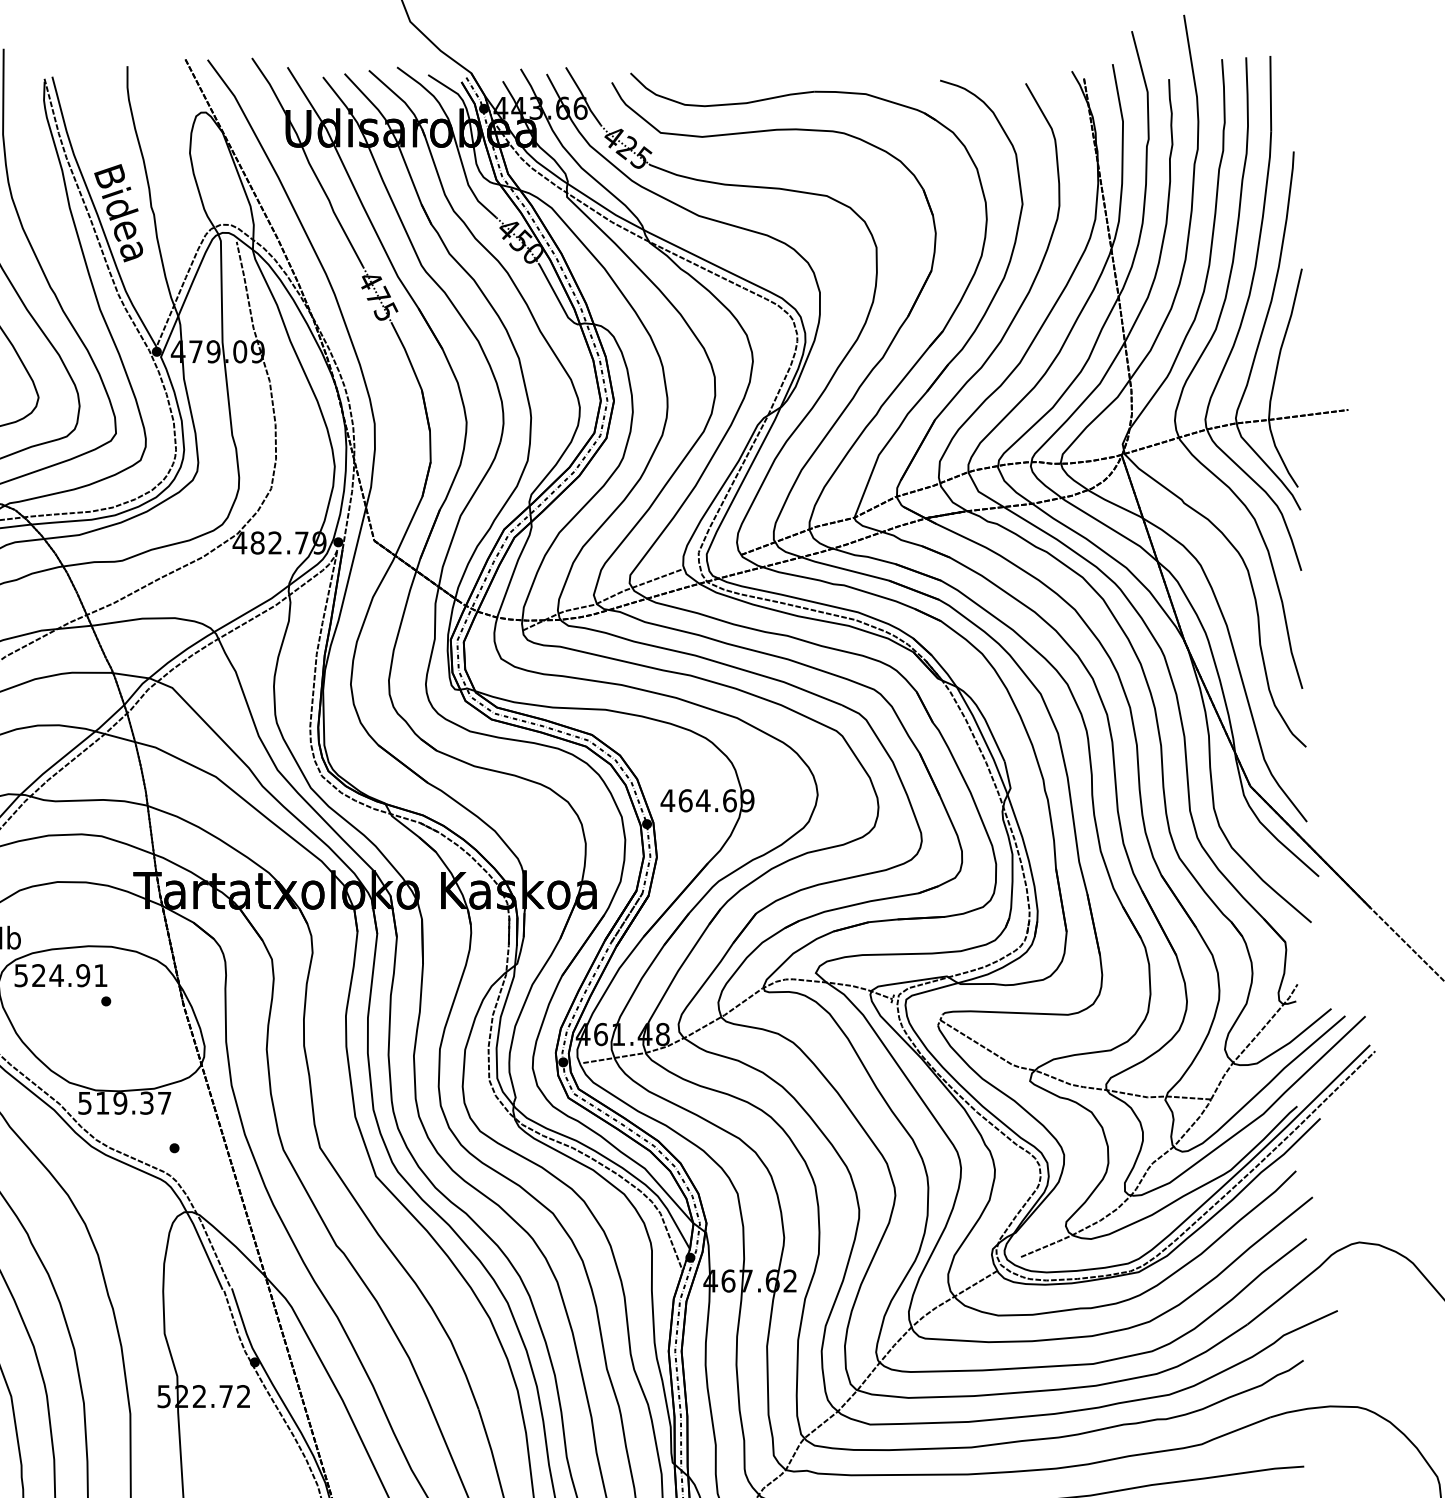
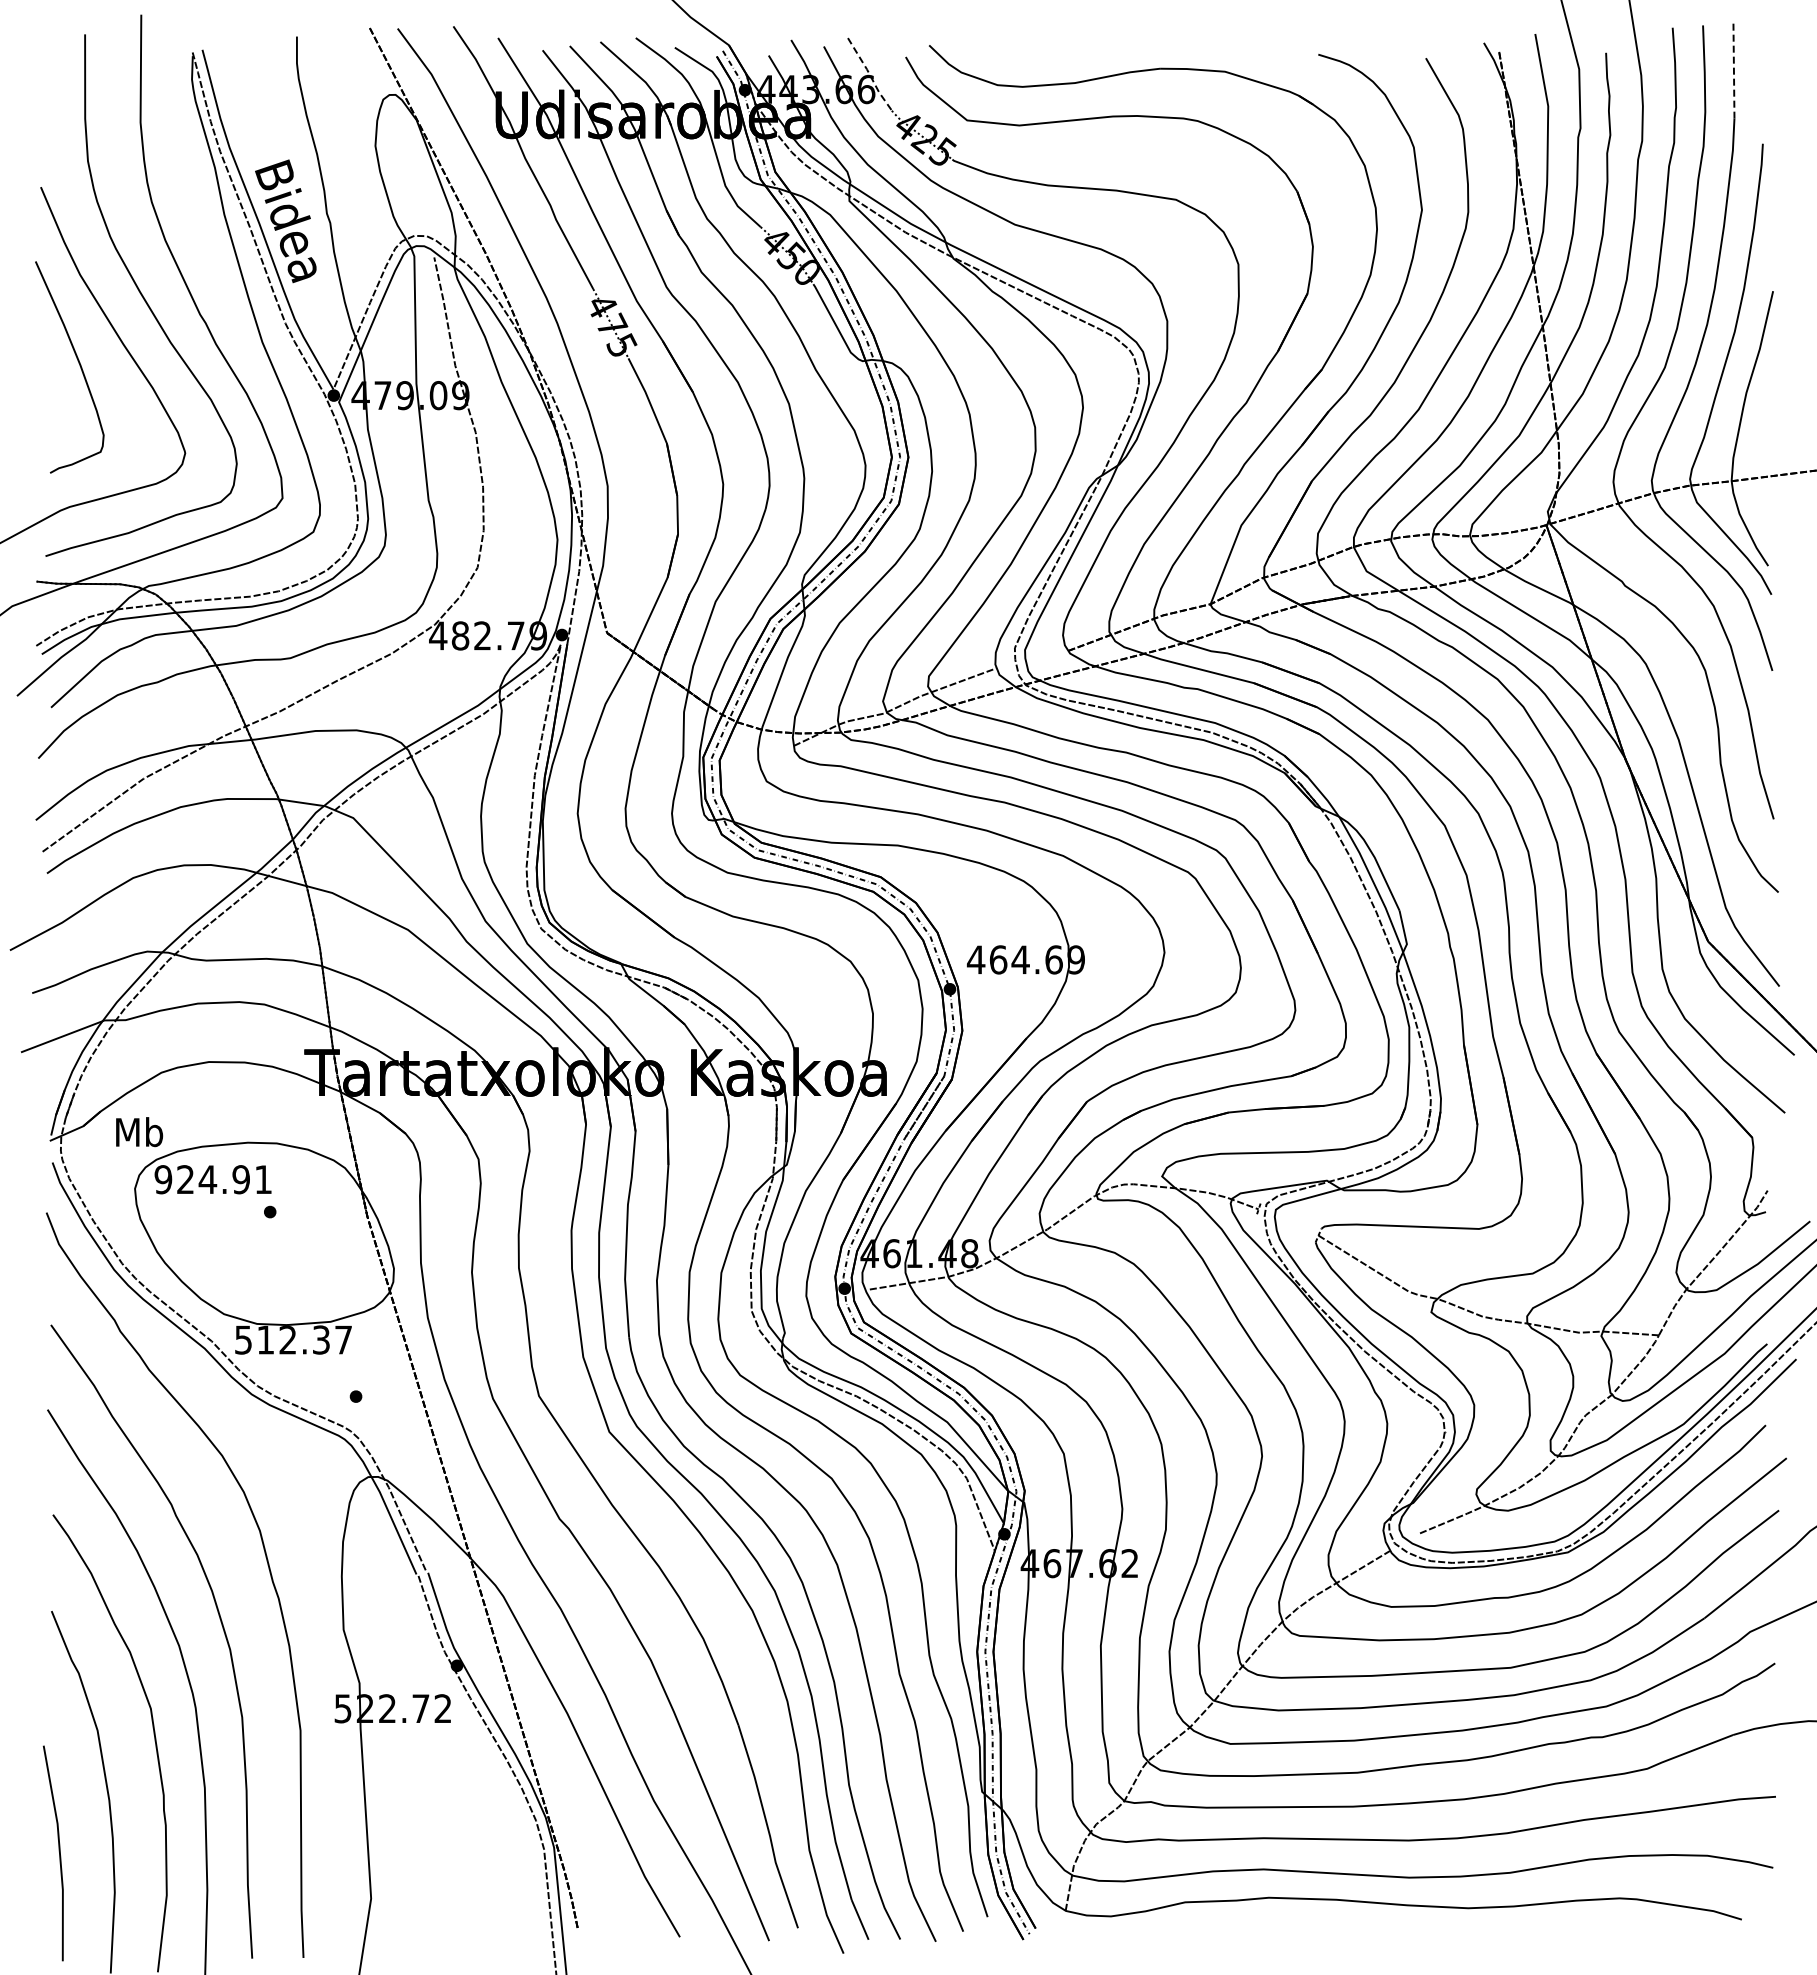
line: (1270, 93) -> (1733, 71), solid -> dashed
line: (583, 97) -> (870, 75), solid -> dashed
text: (21, 975) -> (163, 1179), 524.91 -> 924.91
text: (119, 1103) -> (287, 1340), 519.37 -> 512.37

